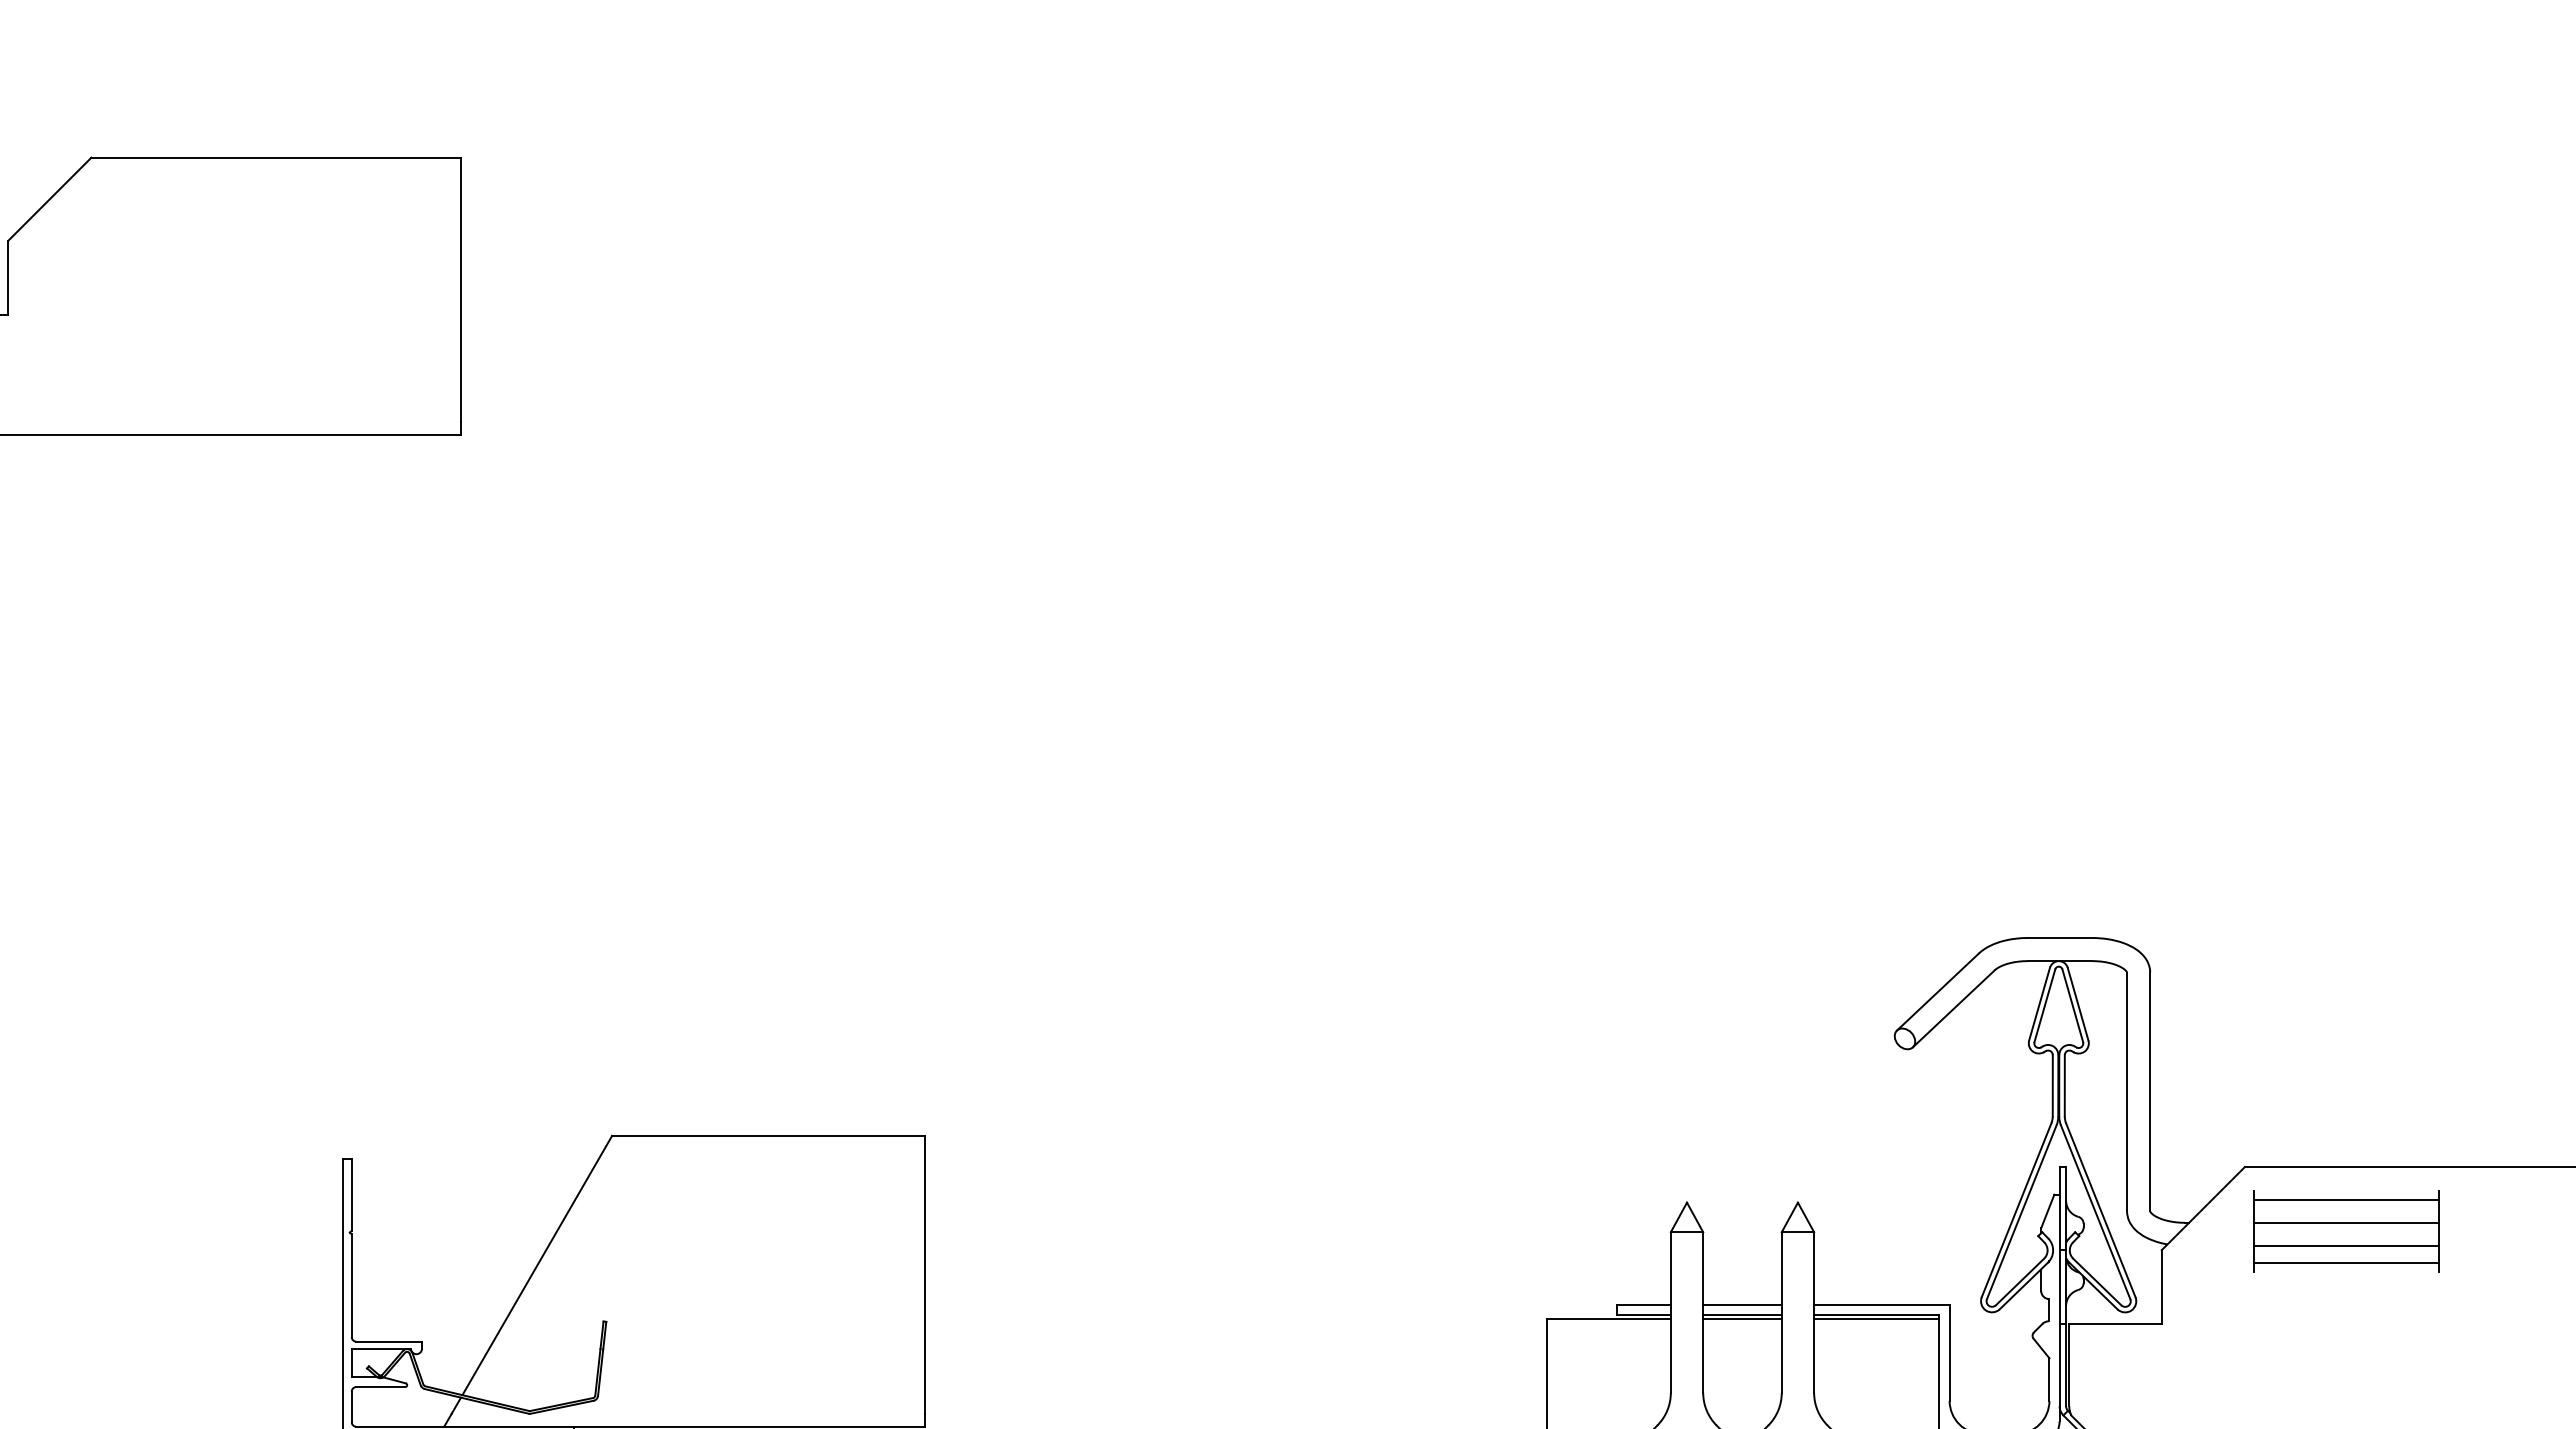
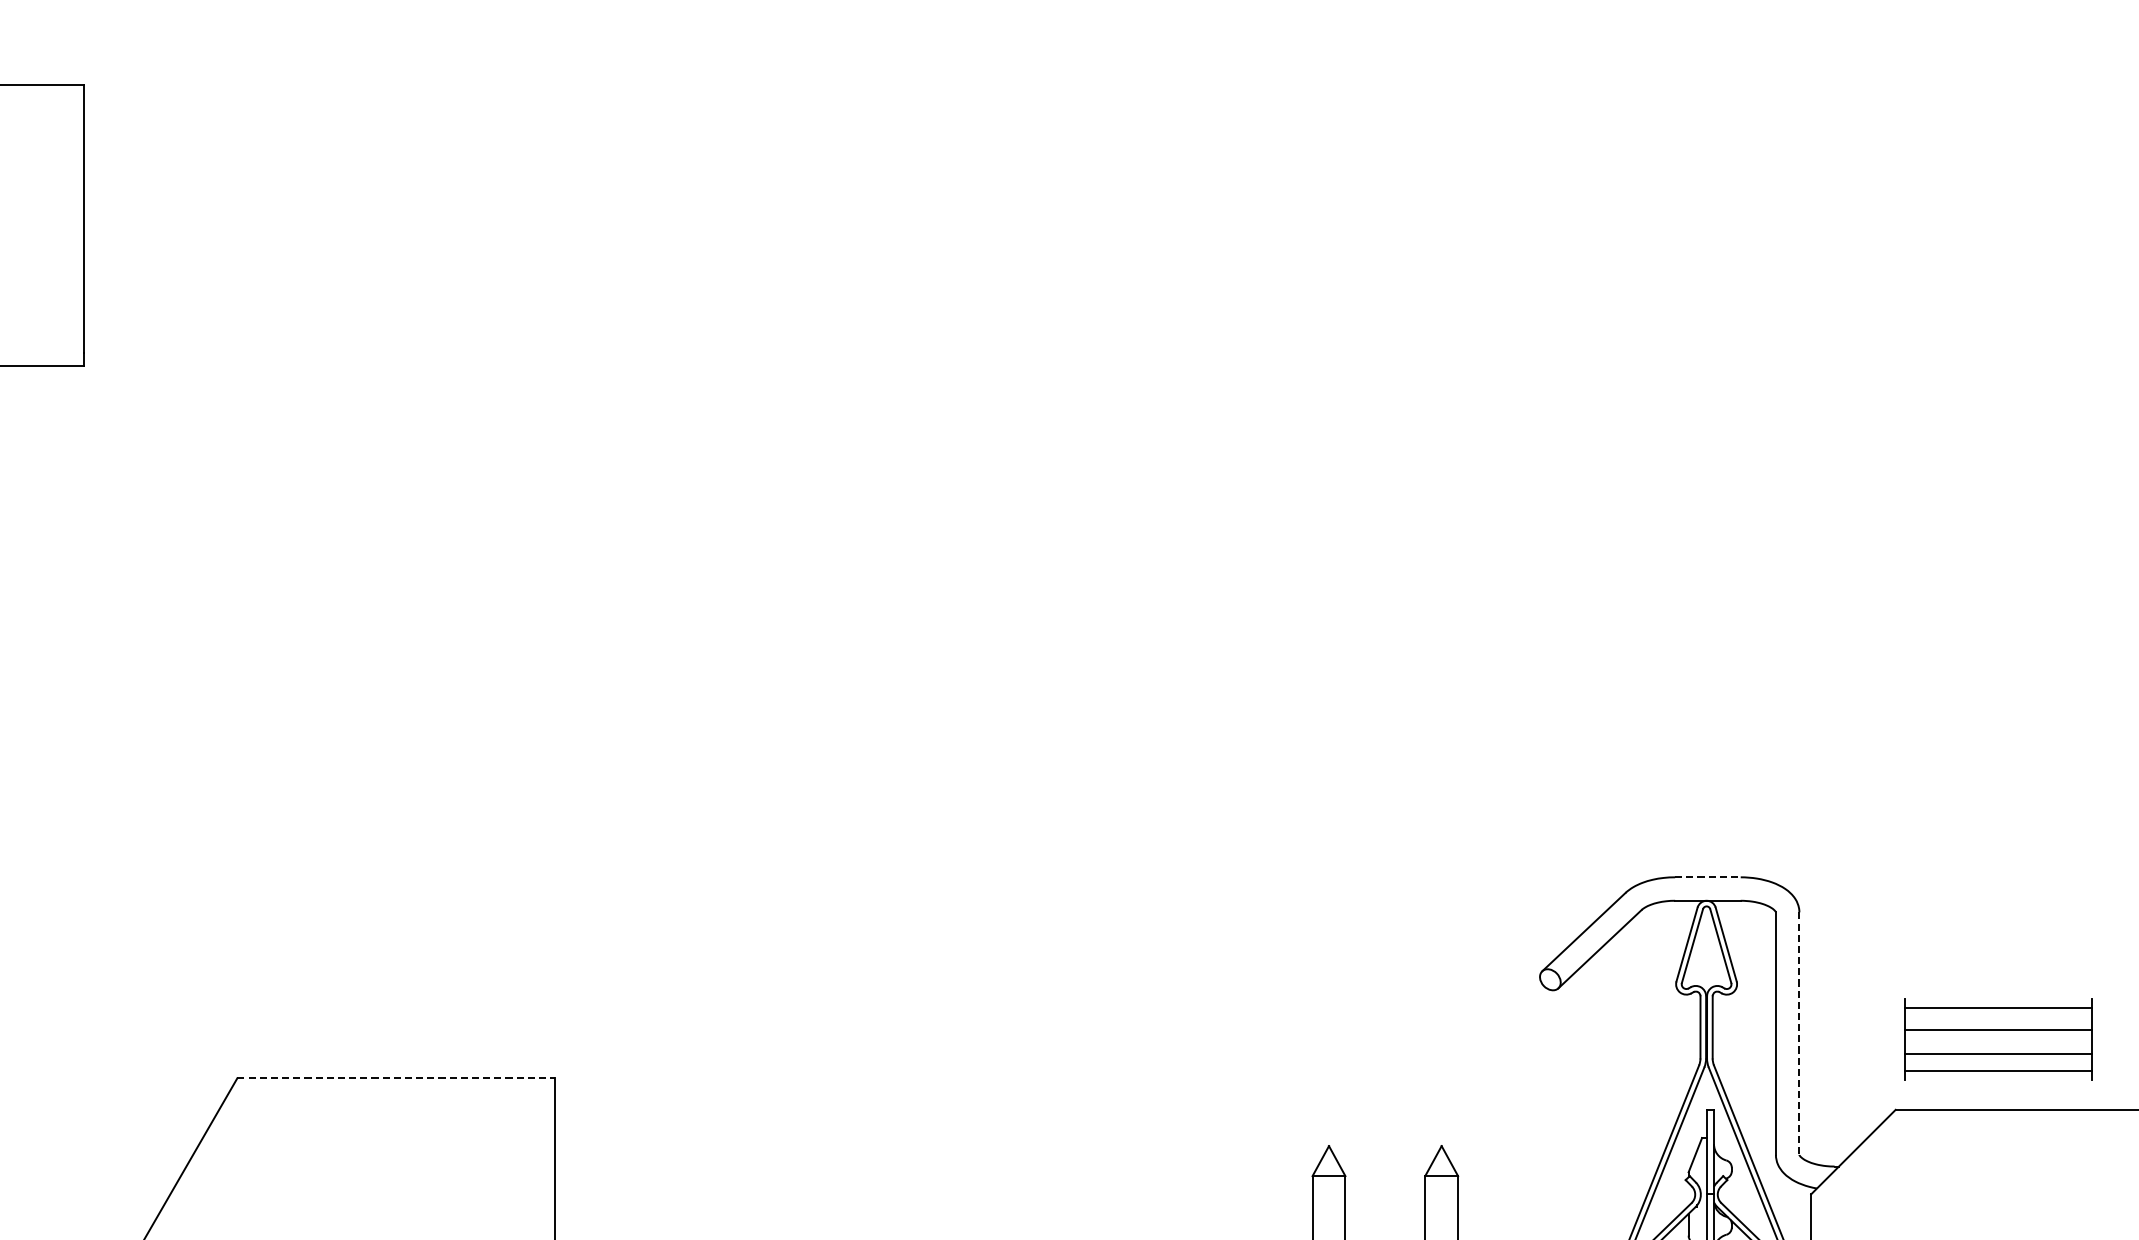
line: (2060, 938) -> (1708, 877), solid -> dashed
line: (2150, 1092) -> (1799, 1034), solid -> dashed
line: (769, 1135) -> (397, 1077), solid -> dashed
part: (2346, 1231) -> (1998, 1039), moved

